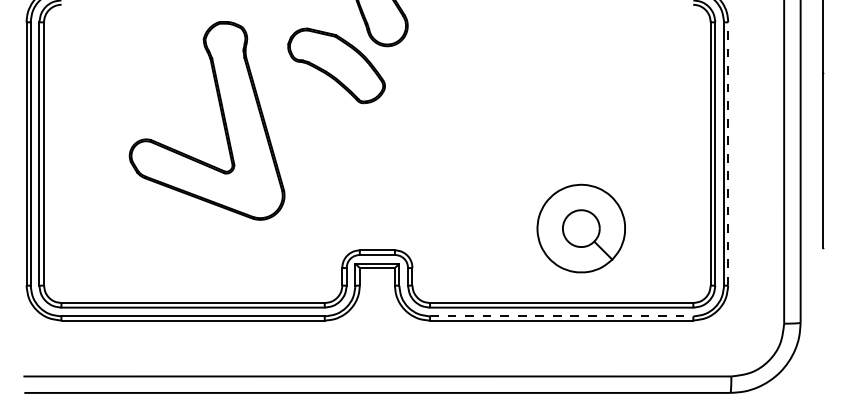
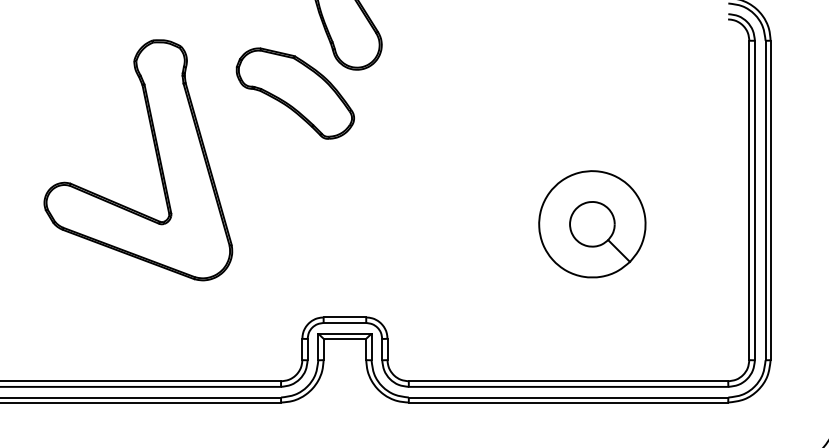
line: (728, 153) -> (770, 199), dashed -> solid
part: (580, 228) -> (591, 224), moved
line: (561, 316) -> (568, 397), dashed -> solid

